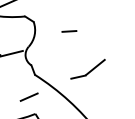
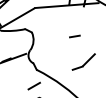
line: (68, 31) -> (74, 36), moved
part: (87, 68) -> (83, 61), moved

